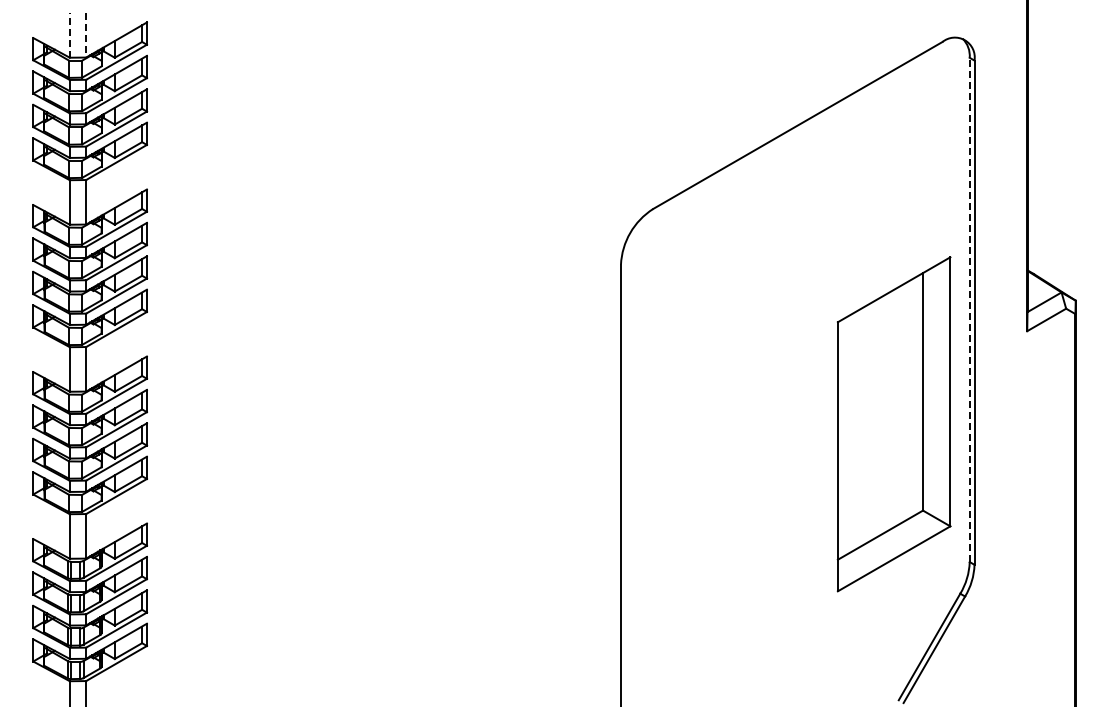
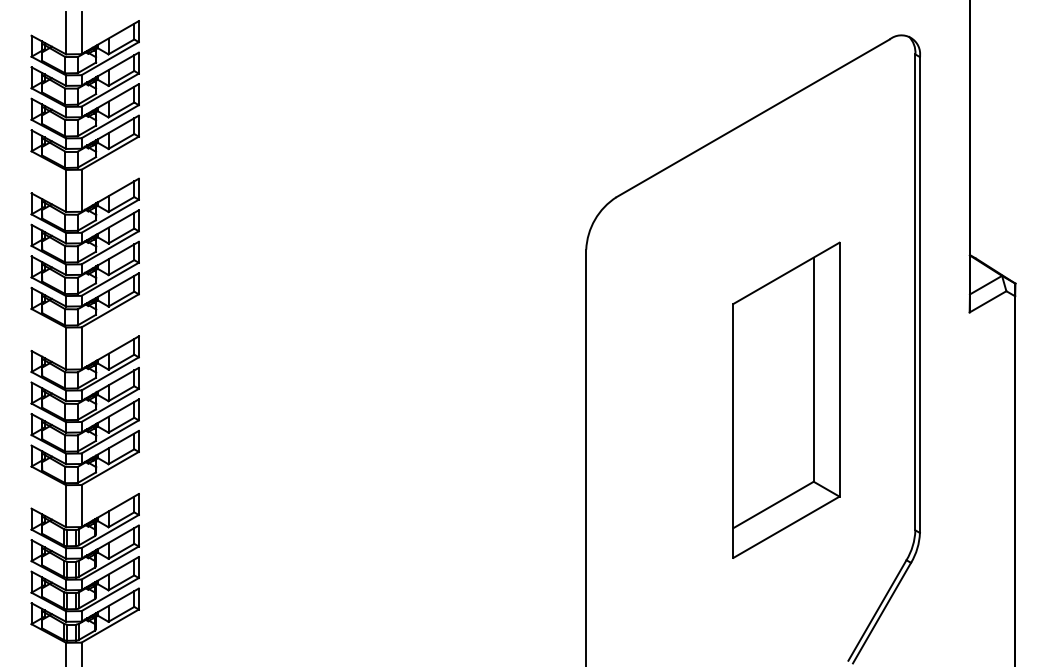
line: (69, 34) -> (65, 32), dashed -> solid
line: (86, 35) -> (81, 33), dashed -> solid
line: (969, 309) -> (915, 291), dashed -> solid
part: (893, 424) -> (785, 400), moved

